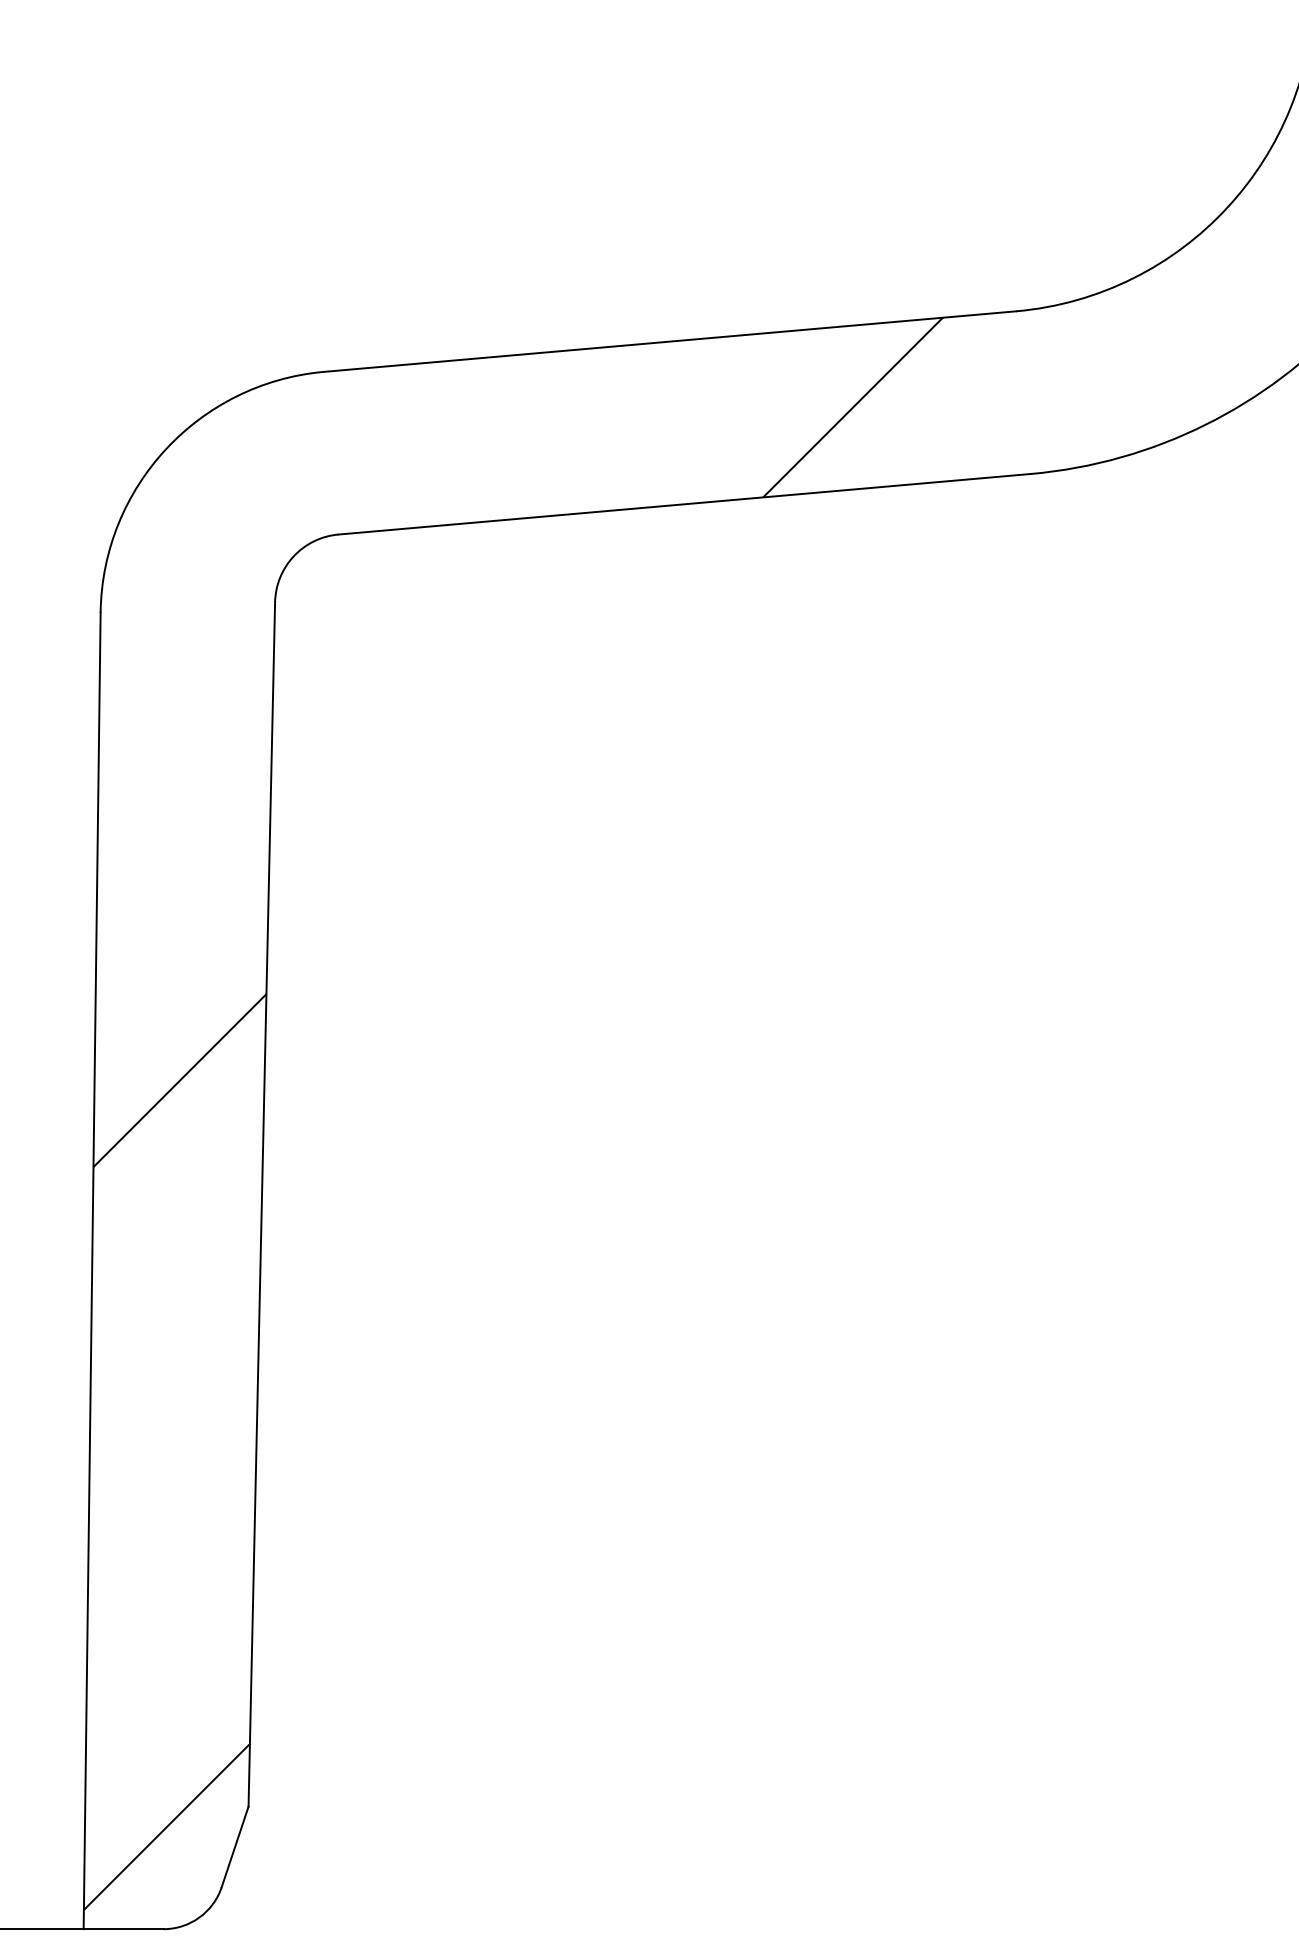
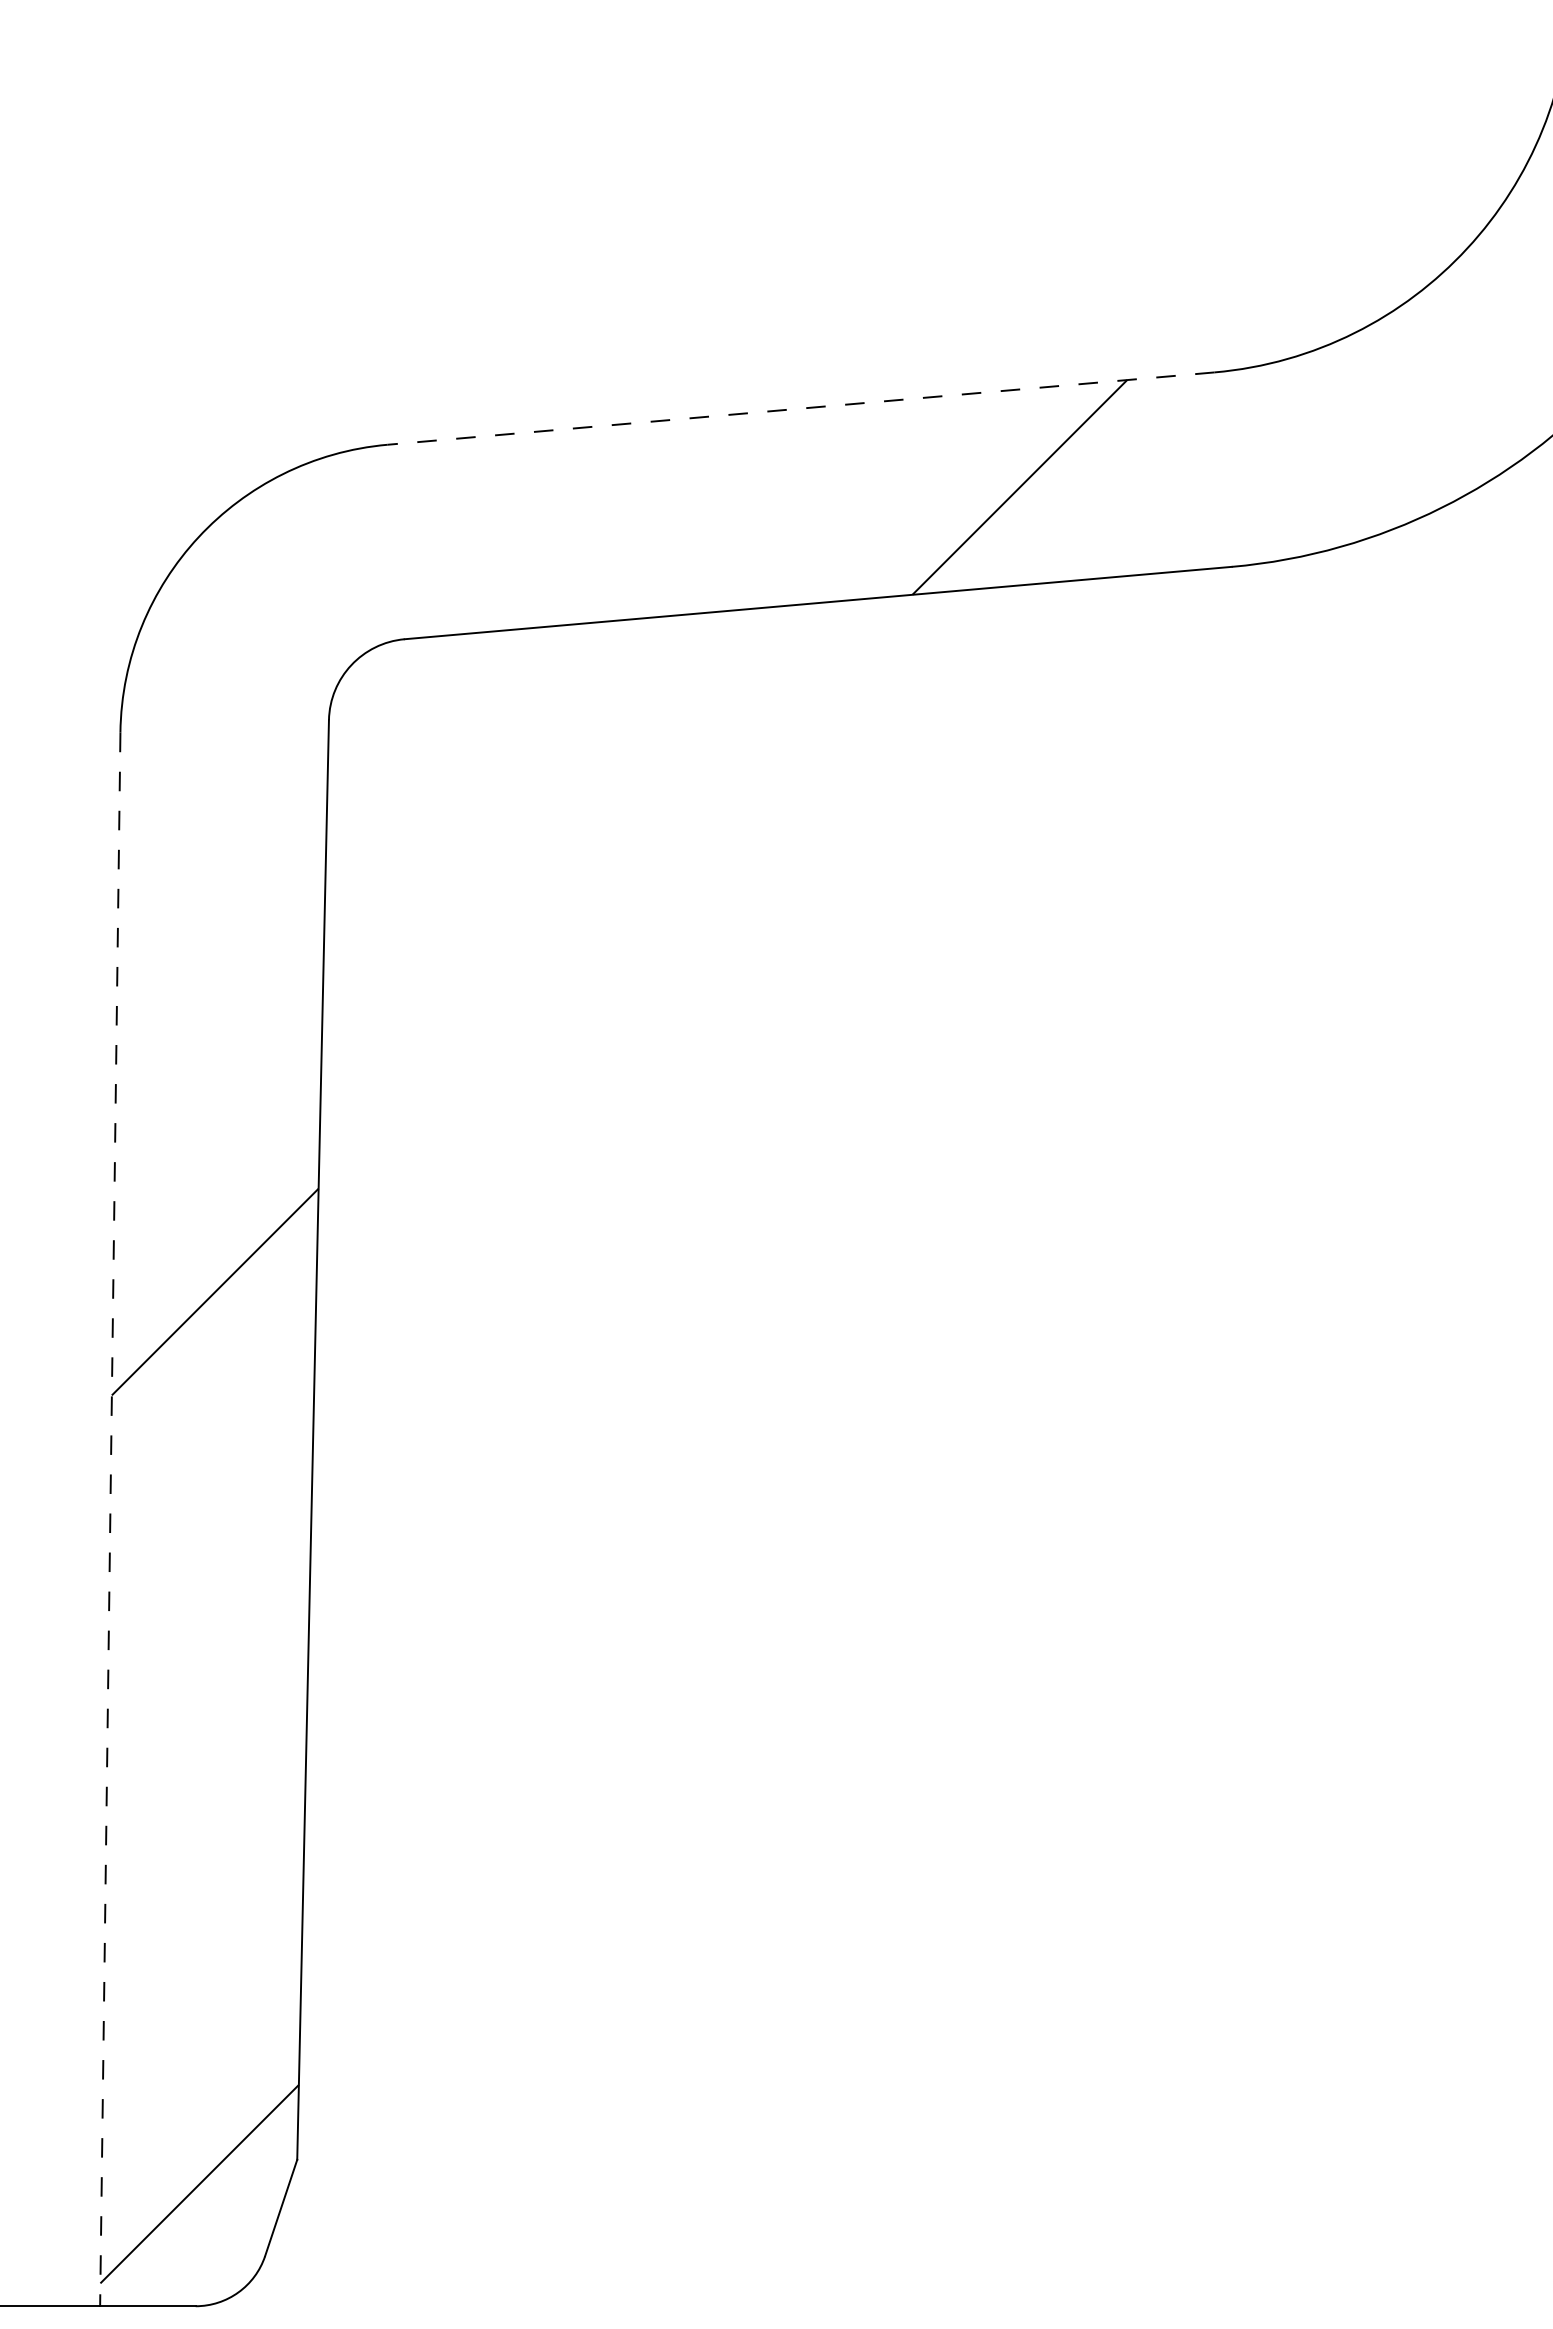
line: (669, 341) -> (800, 408), solid -> dashed
line: (92, 1270) -> (110, 1519), solid -> dashed

